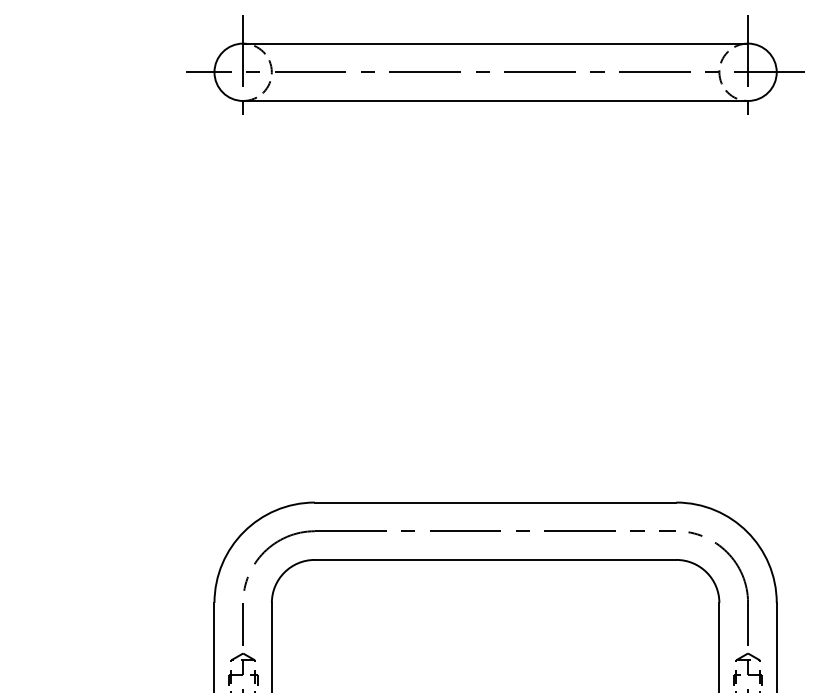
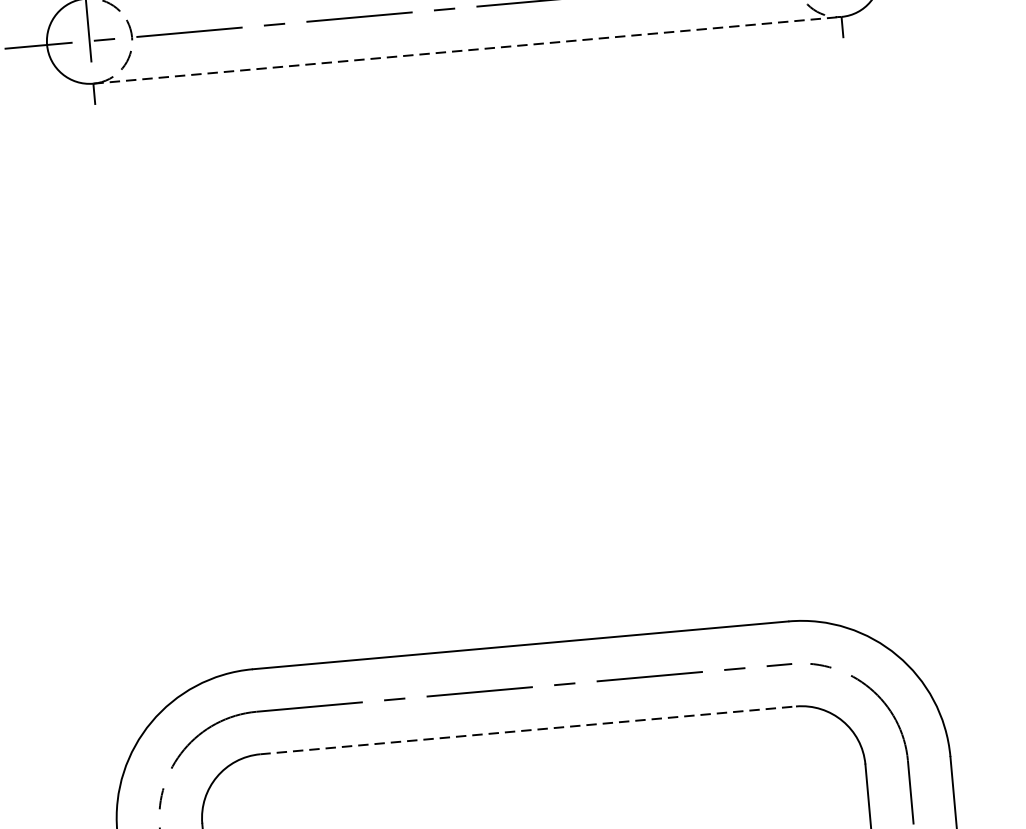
line: (496, 100) -> (468, 49), solid -> dashed
line: (495, 559) -> (527, 729), solid -> dashed

